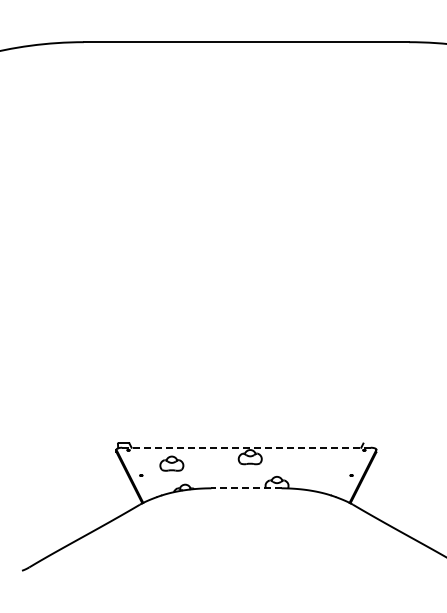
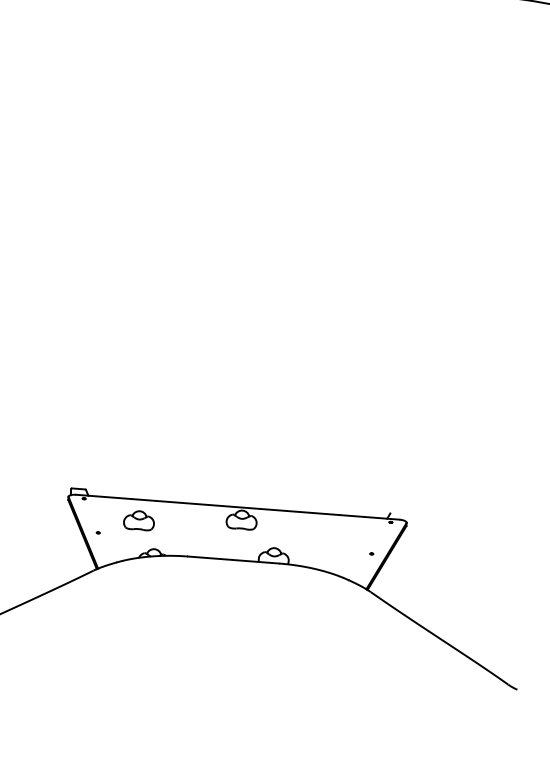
line: (246, 447) -> (237, 506), dashed -> solid
line: (245, 488) -> (232, 560), dashed -> solid

